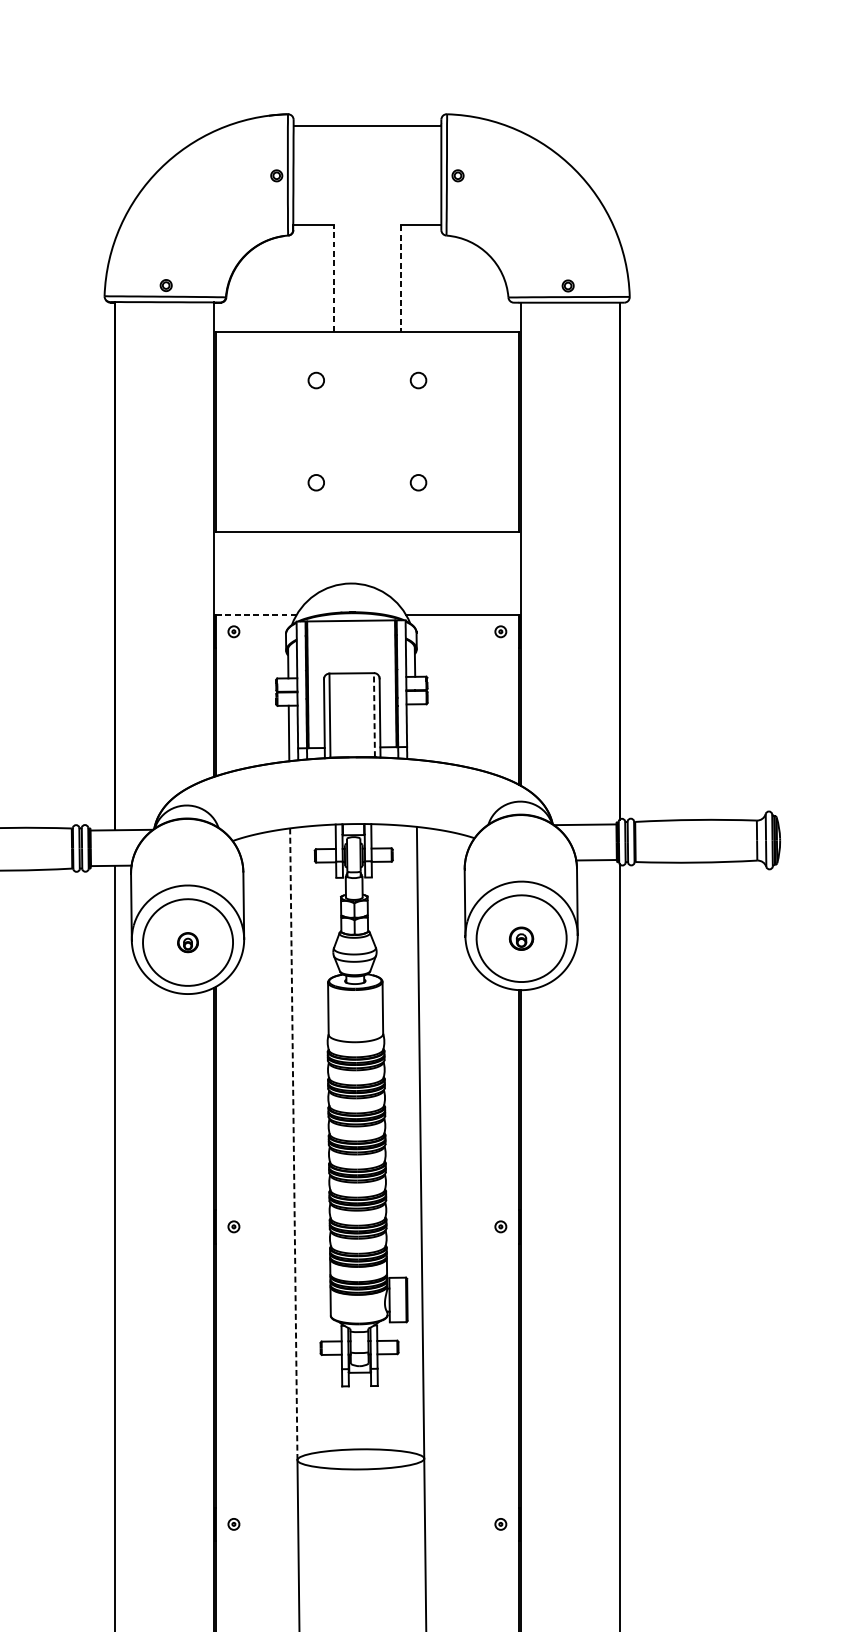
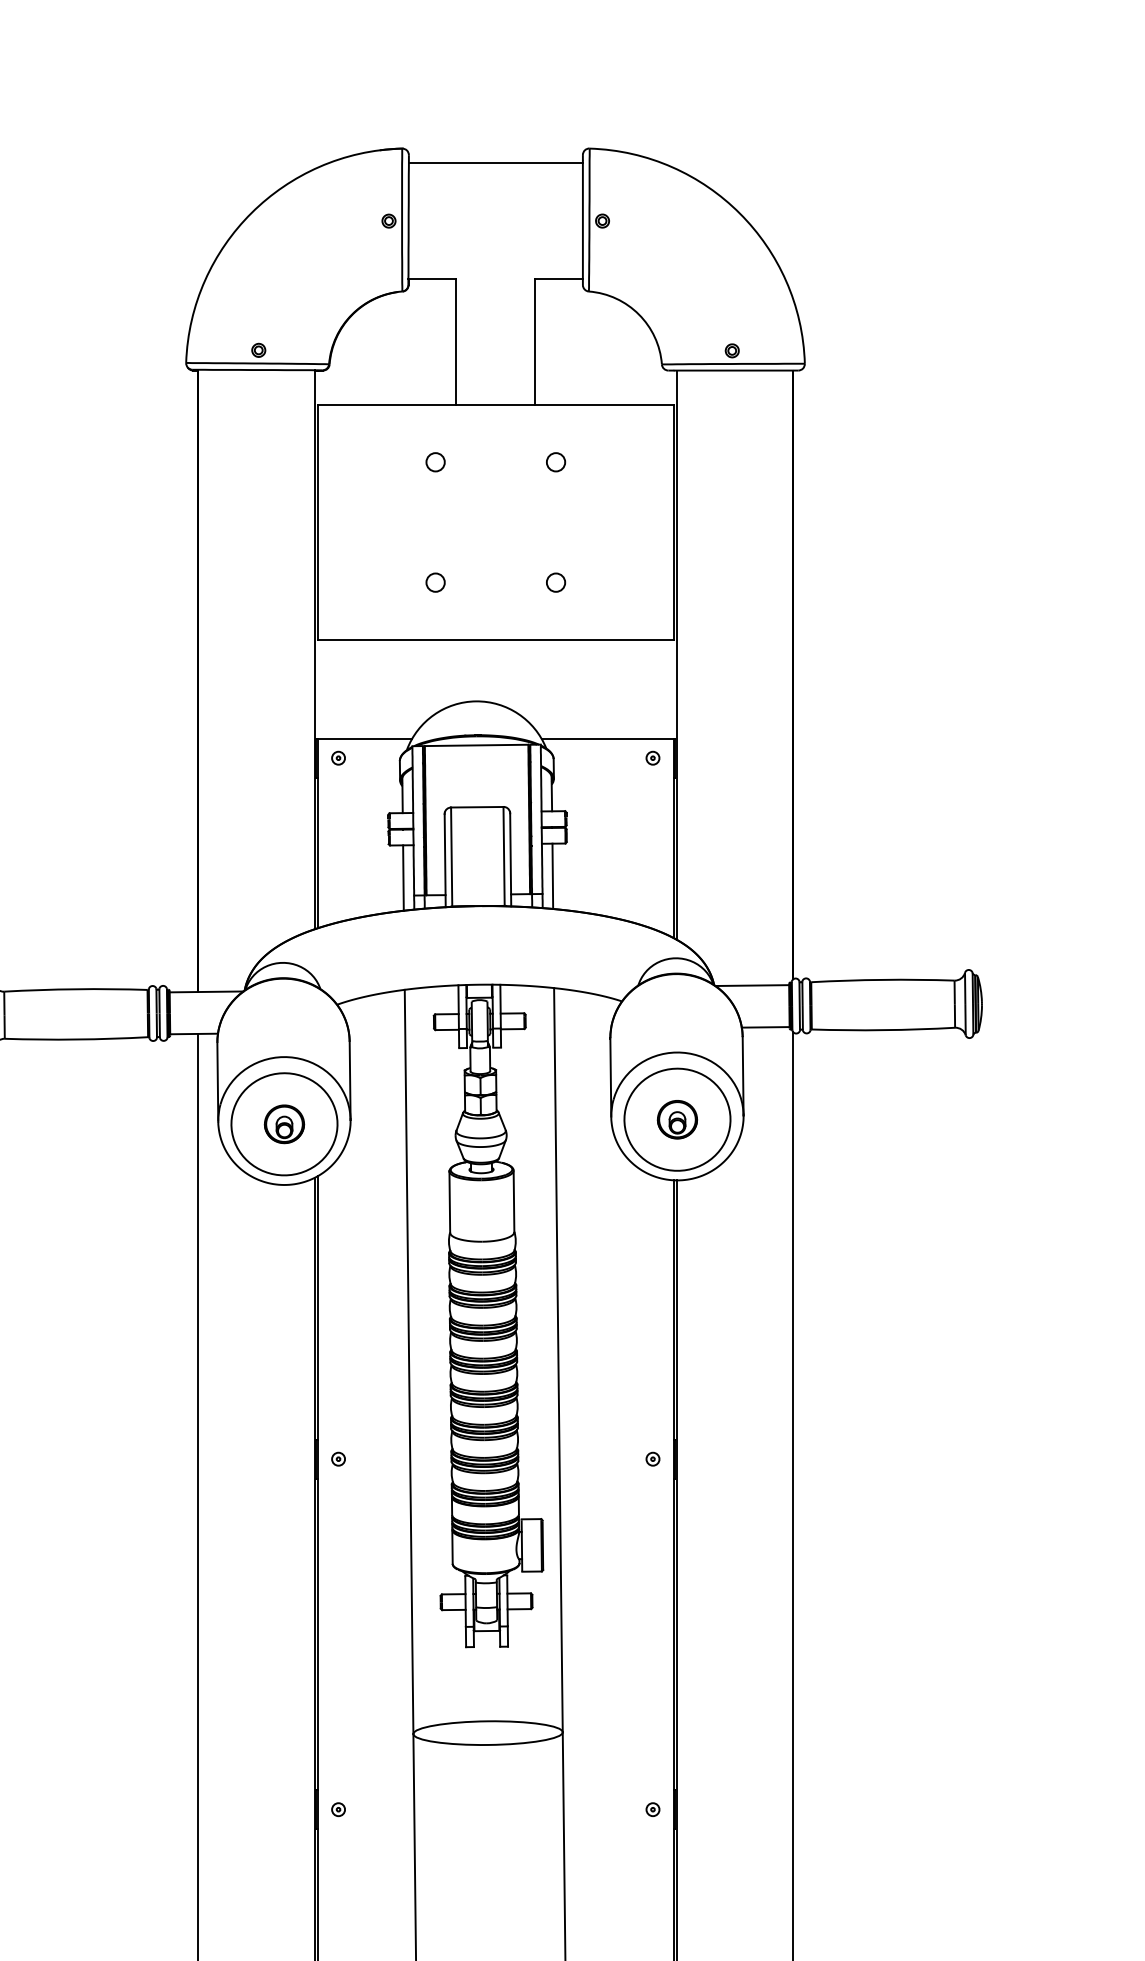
line: (334, 278) -> (456, 341), dashed -> solid
line: (401, 278) -> (535, 341), dashed -> solid
line: (256, 615) -> (365, 738), dashed -> solid
line: (374, 714) -> (504, 855), dashed -> solid
line: (415, 732) -> (552, 876), added
part: (520, 938) -> (676, 1119), size x1.43
part: (188, 942) -> (284, 1124), size x1.67
line: (294, 1144) -> (409, 1362), dashed -> solid

